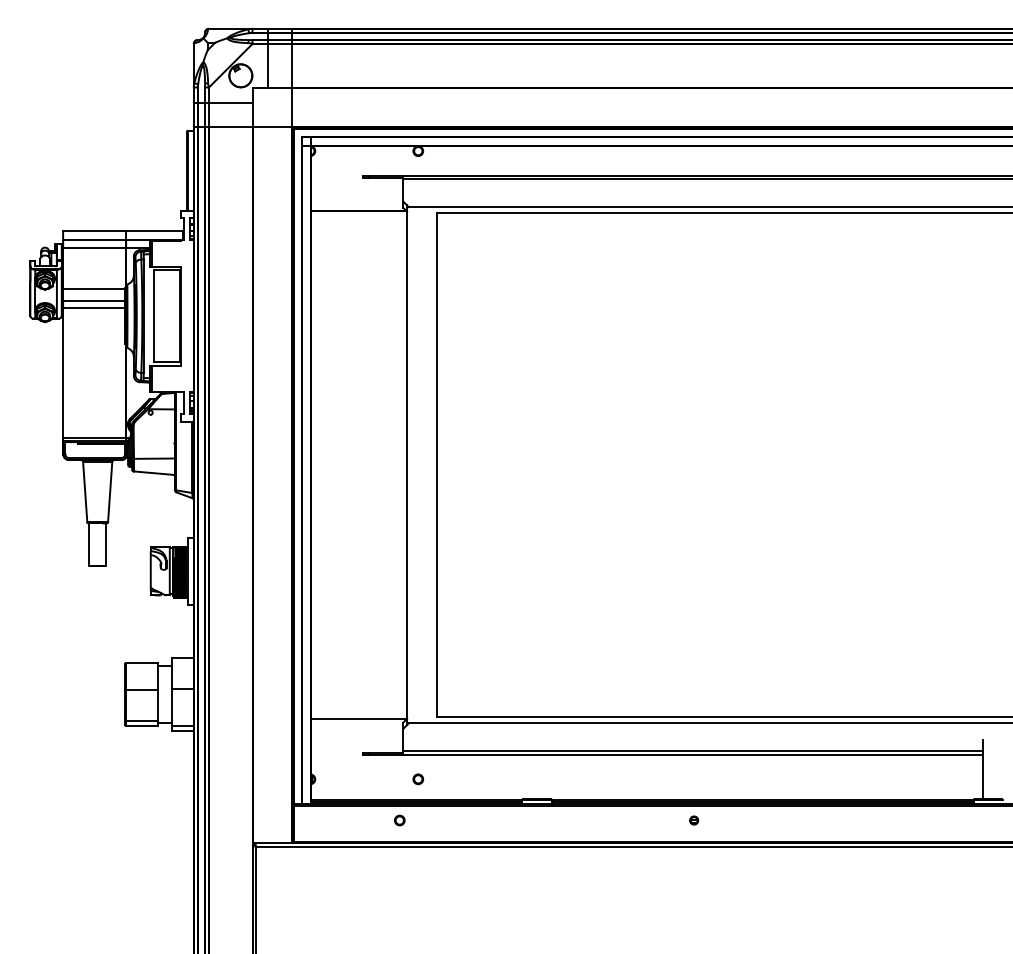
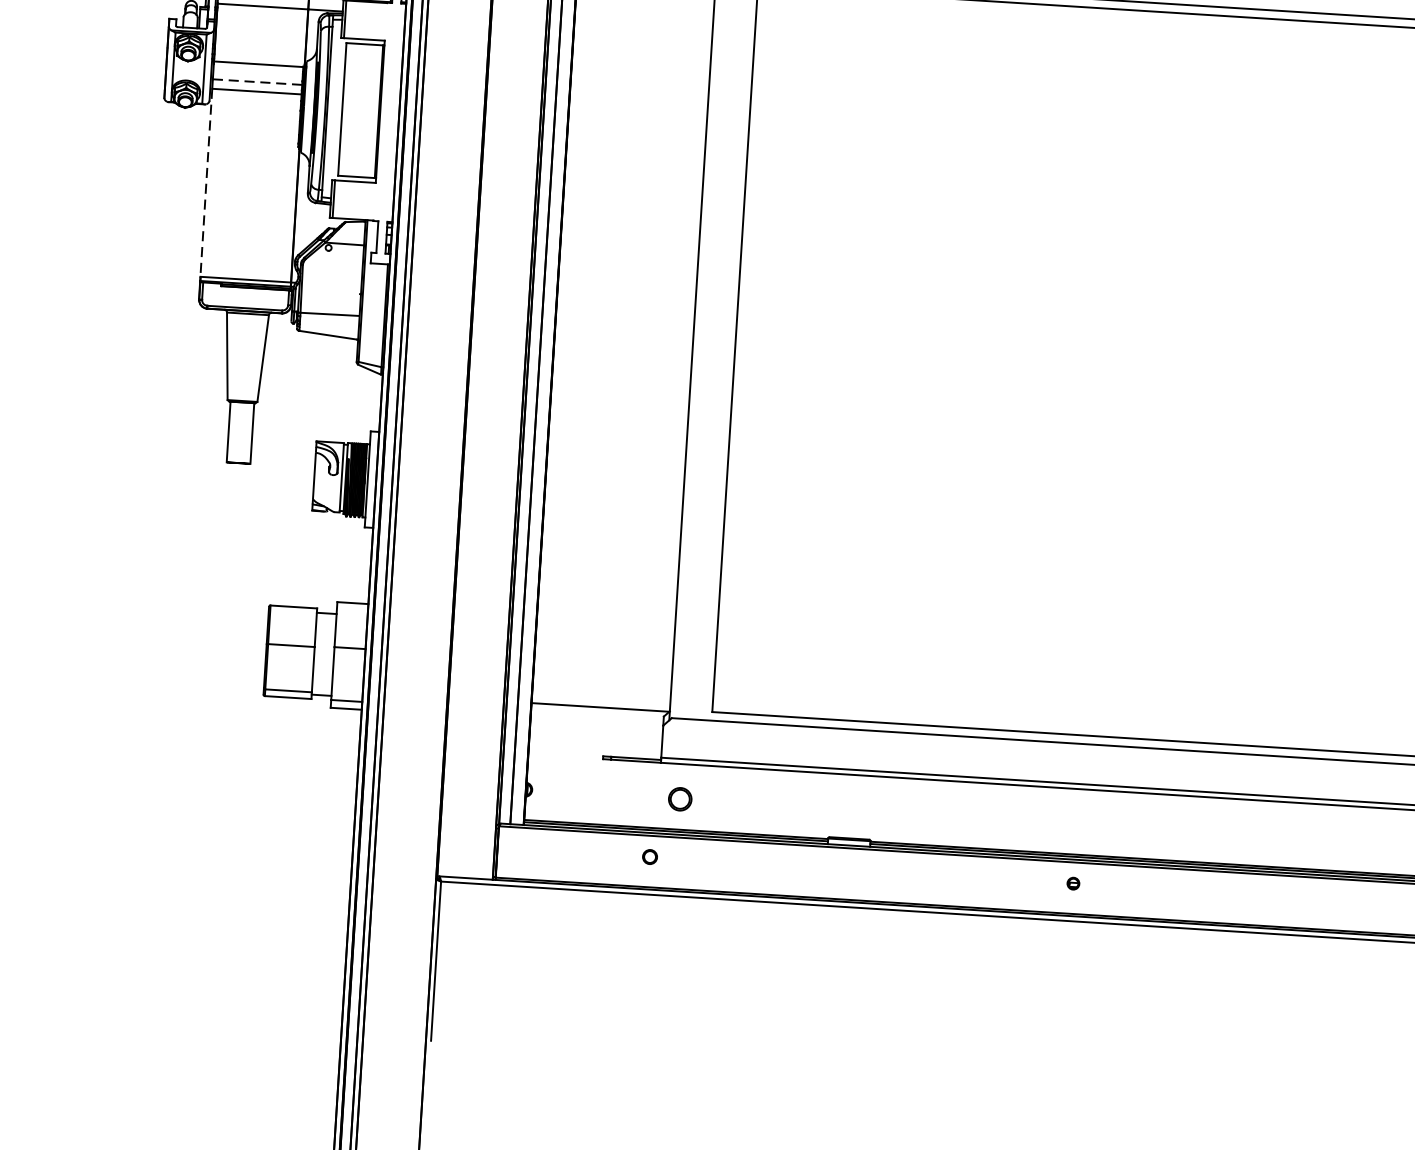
line: (94, 301) -> (257, 82), solid -> dashed
line: (63, 373) -> (206, 183), solid -> dashed
part: (418, 779) -> (680, 799), size x1.6

